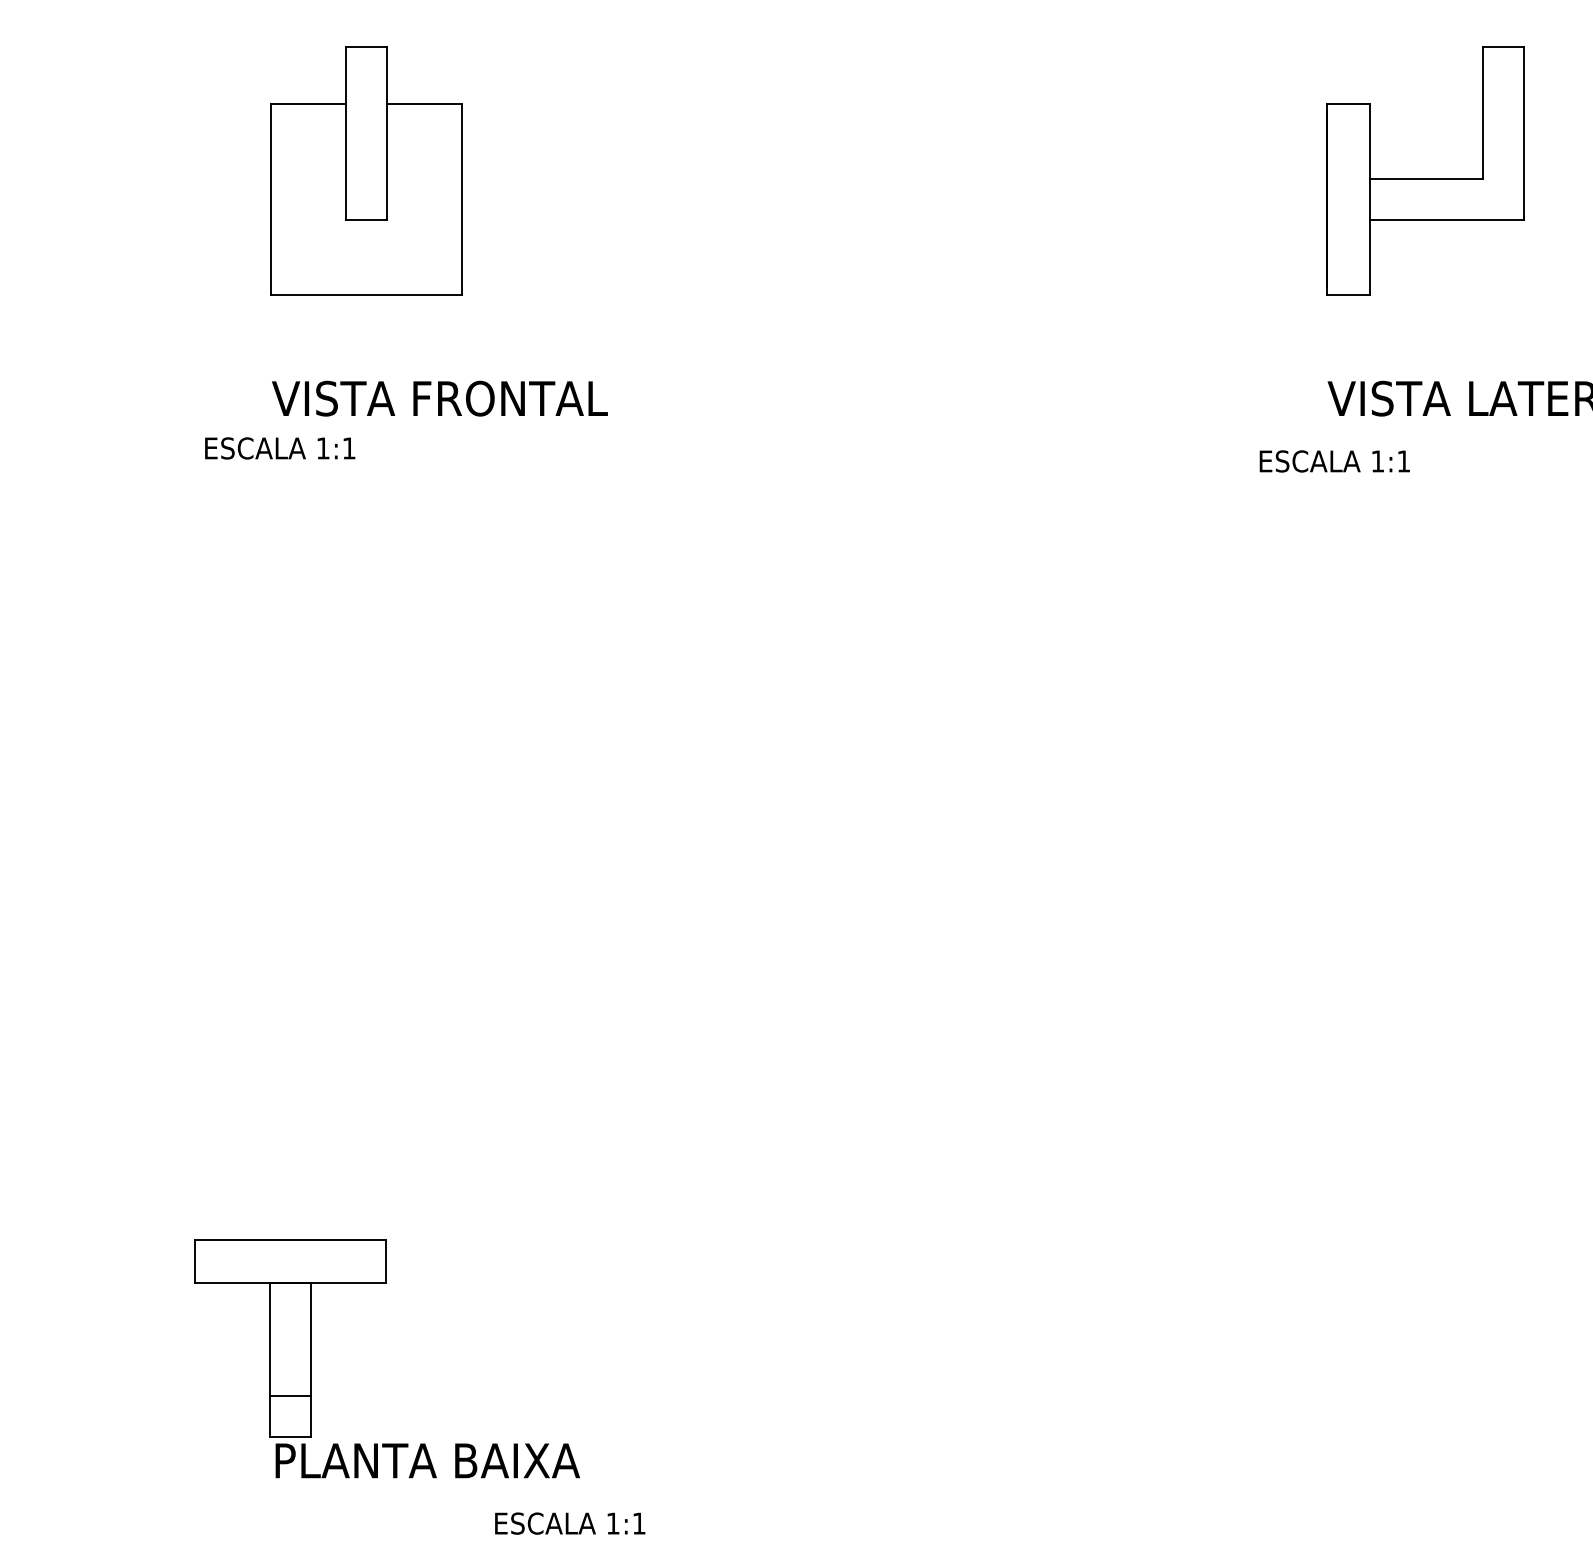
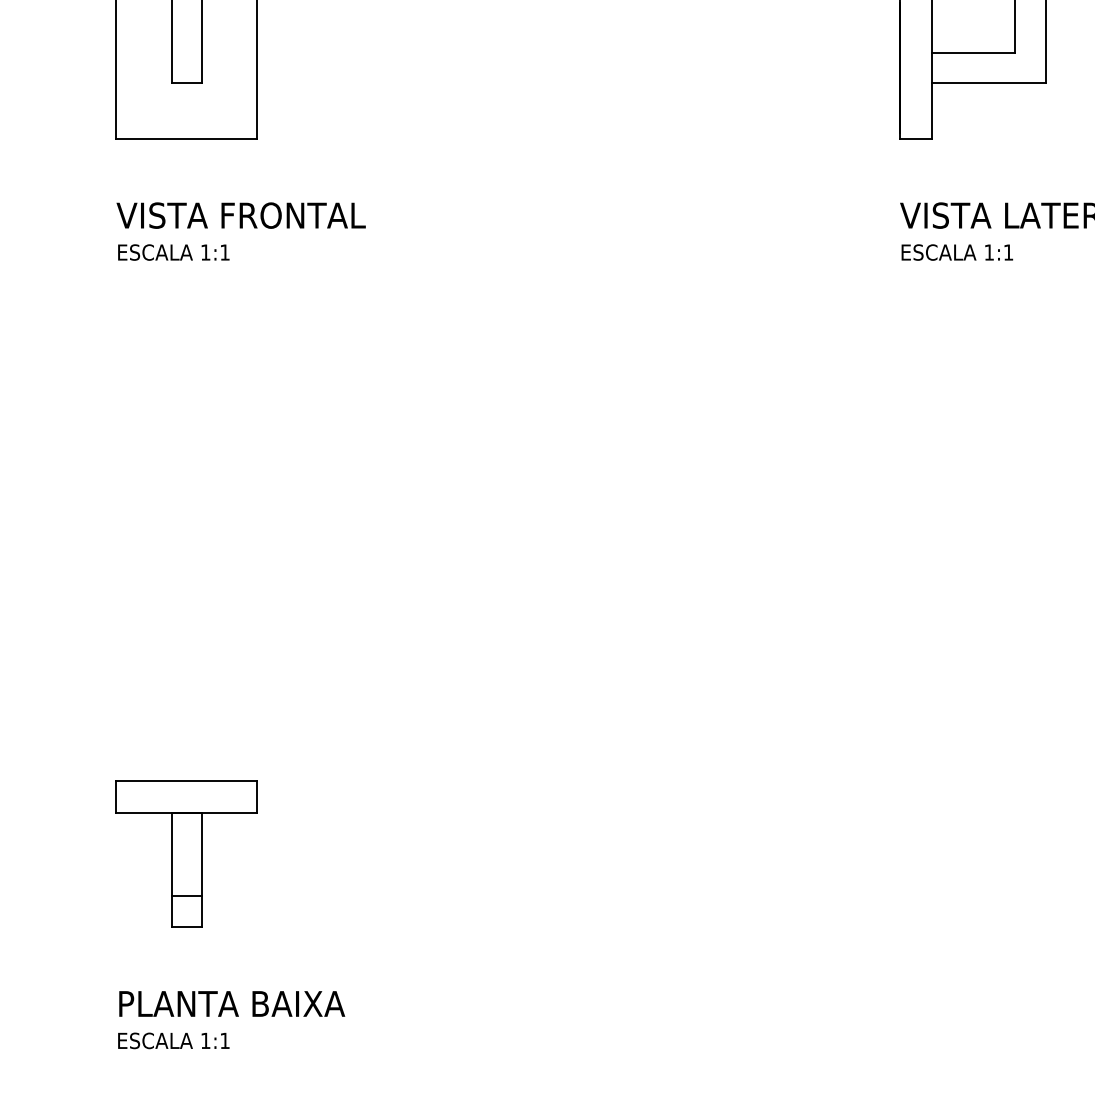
text: (280, 448) -> (174, 252), moved
text: (1334, 461) -> (957, 252), moved
part: (290, 1338) -> (186, 853), moved
text: (570, 1523) -> (174, 1040), moved

